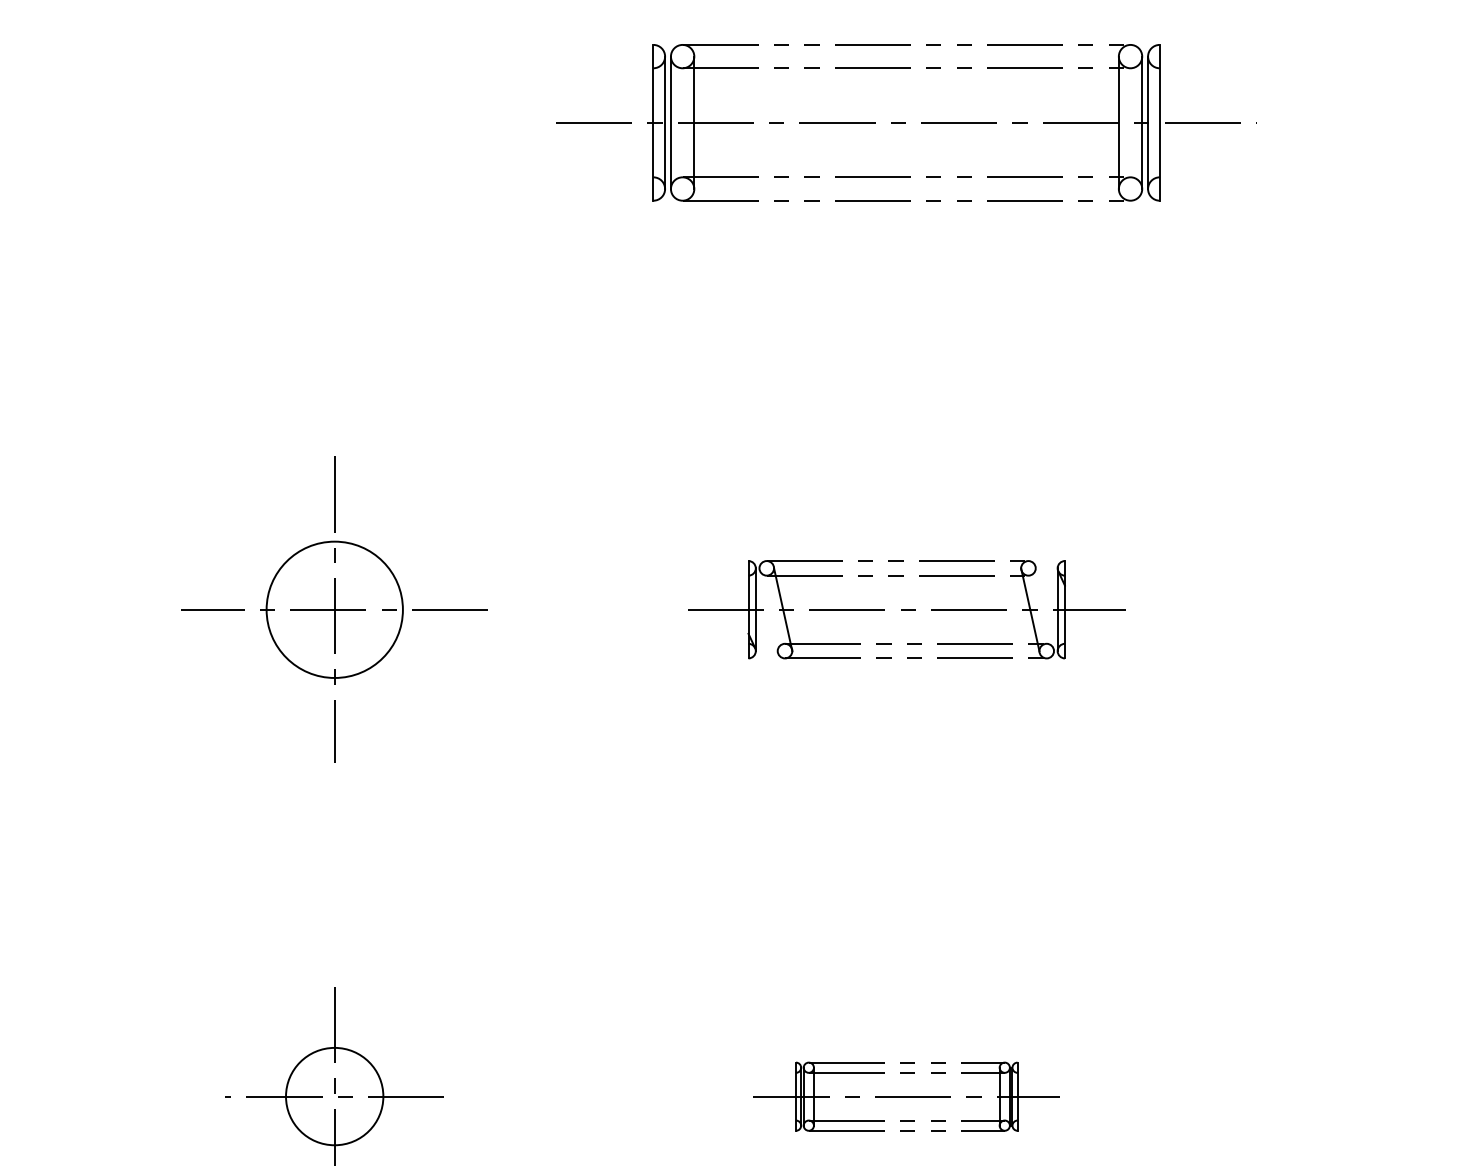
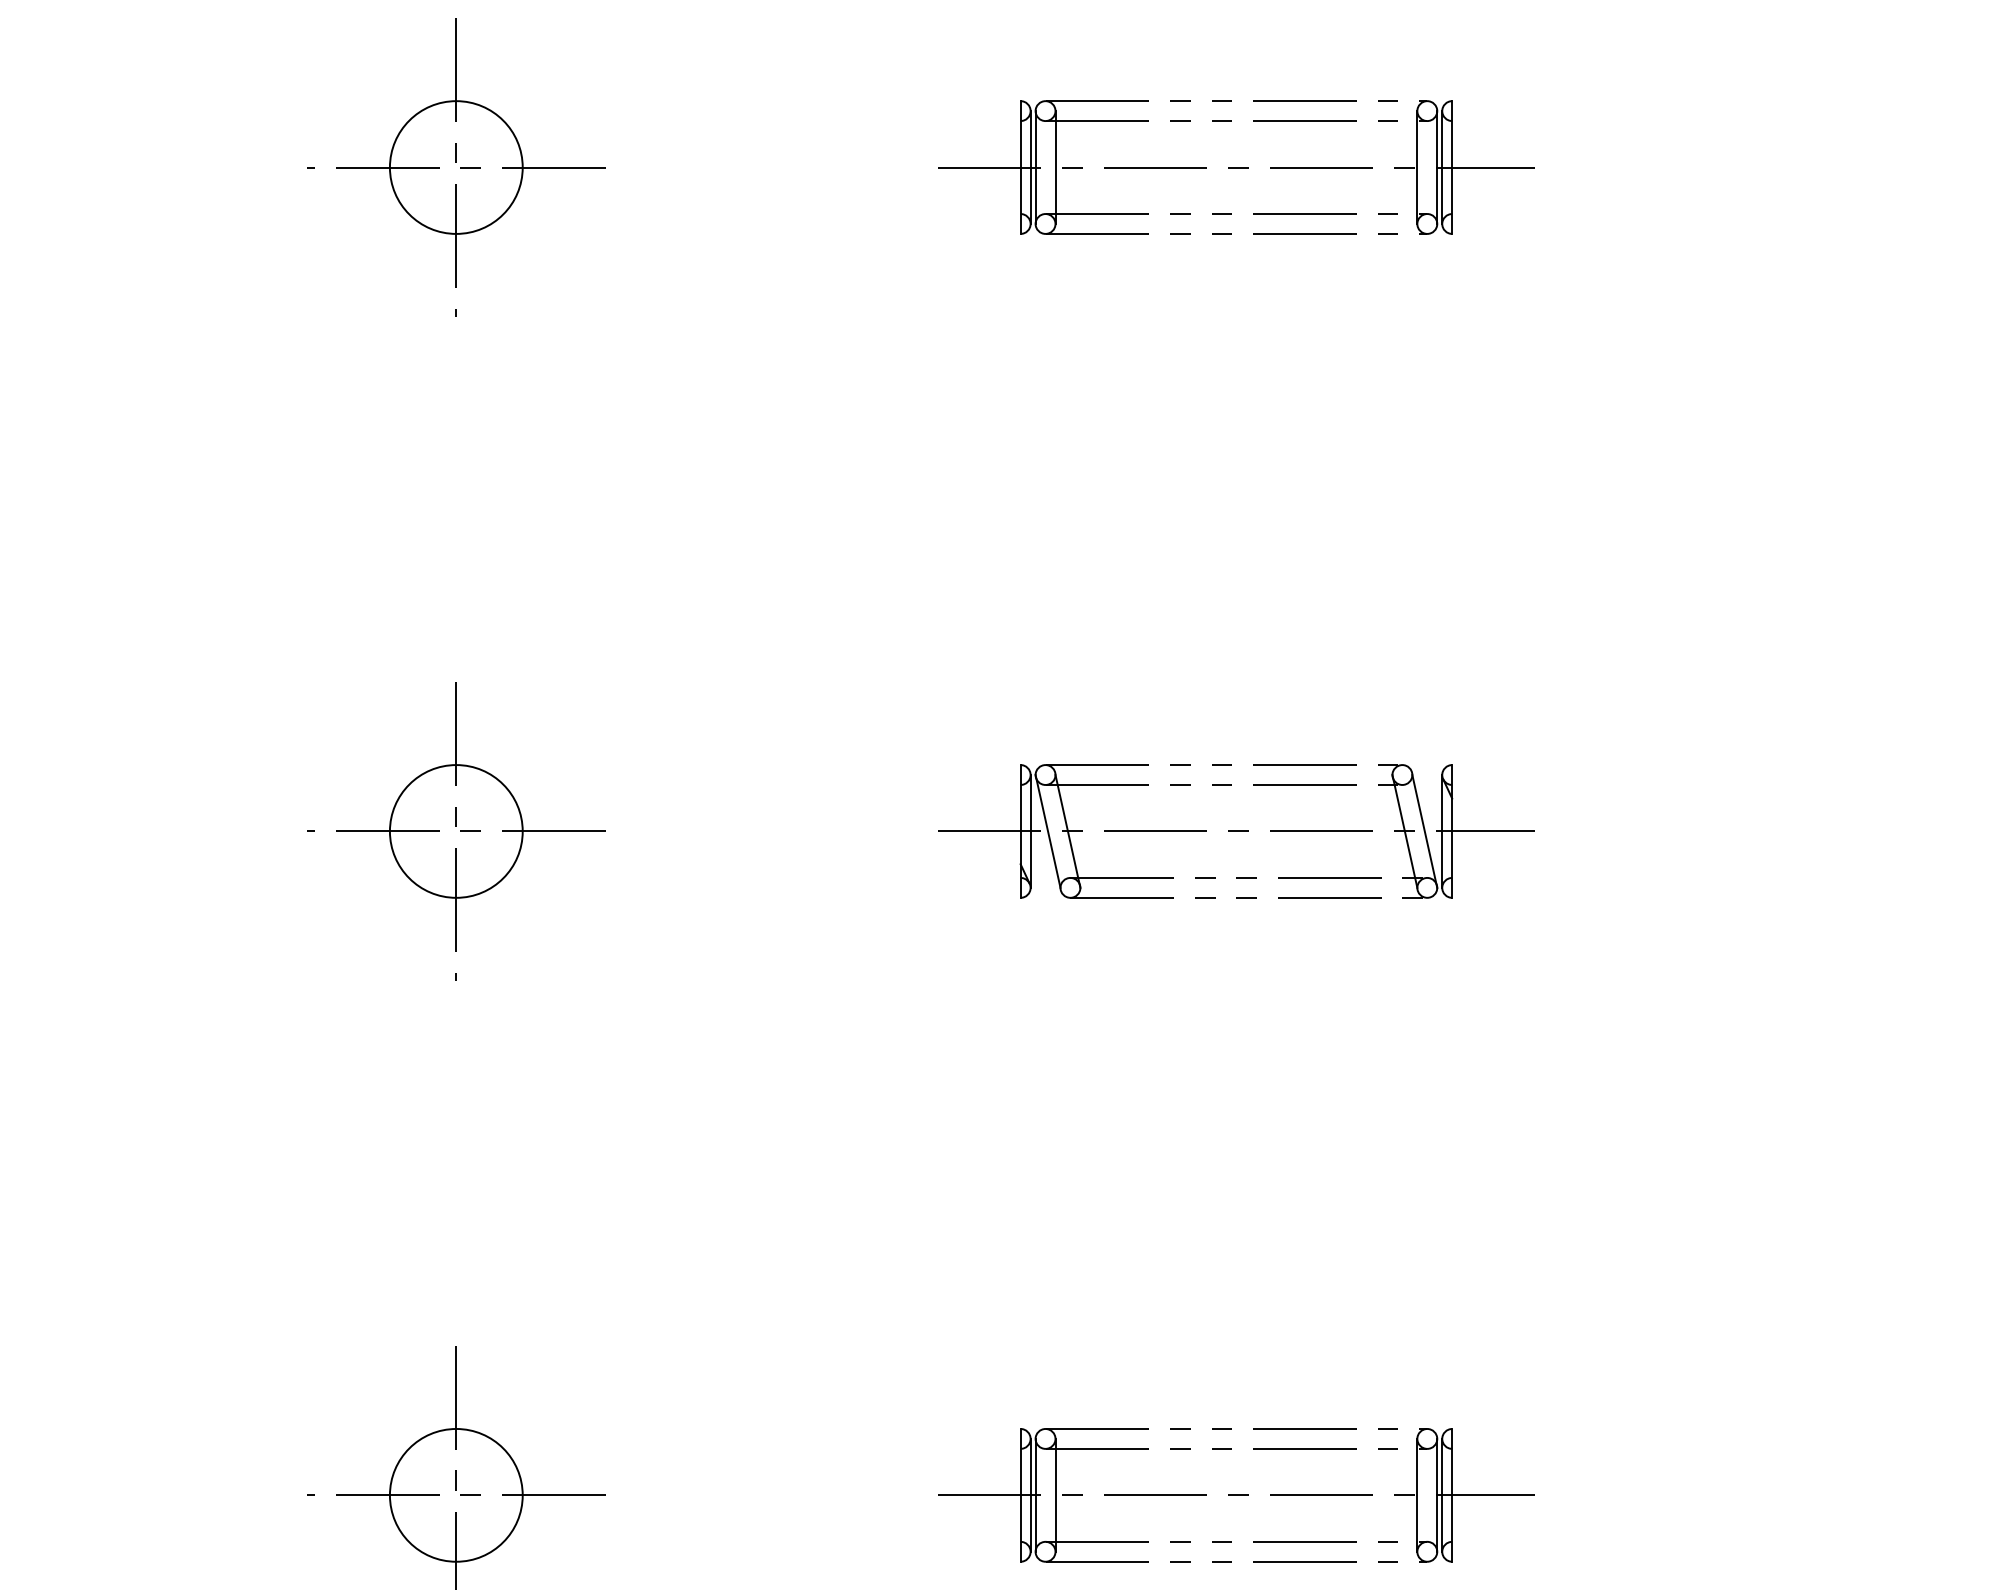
part: (334, 122) -> (456, 167), added
part: (906, 122) -> (1236, 167), size x0.62
part: (334, 609) -> (456, 831), size x0.71
line: (768, 609) -> (1047, 831), added
line: (1044, 609) -> (1424, 831), added
part: (906, 1096) -> (1236, 1495), size x1.43

